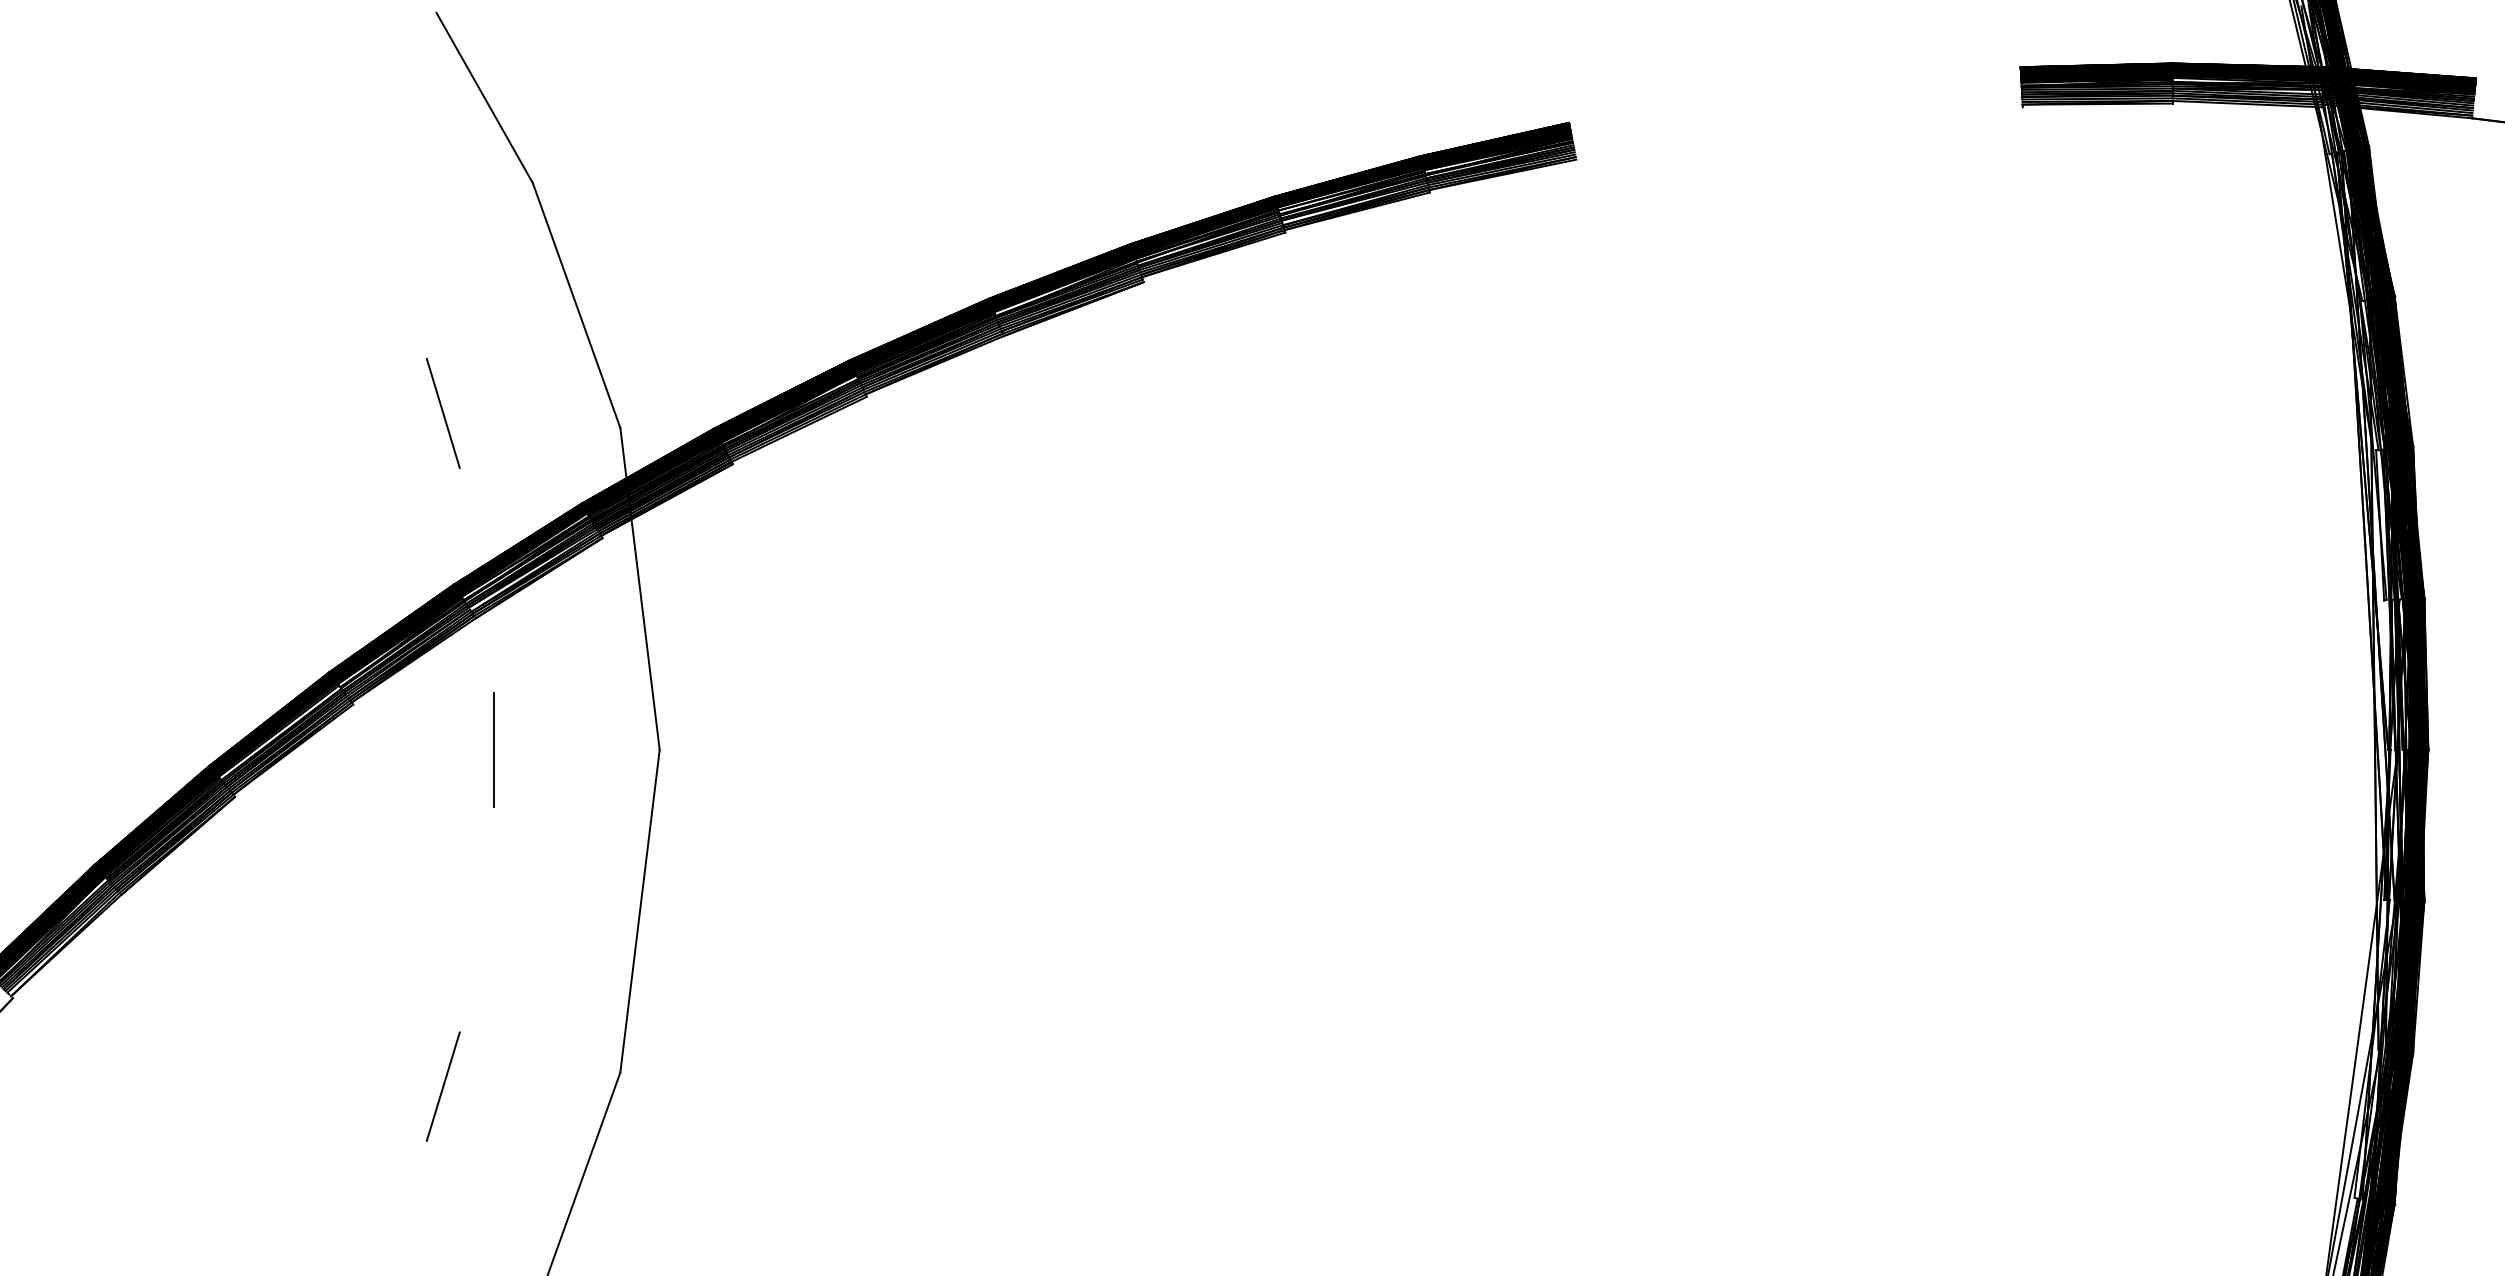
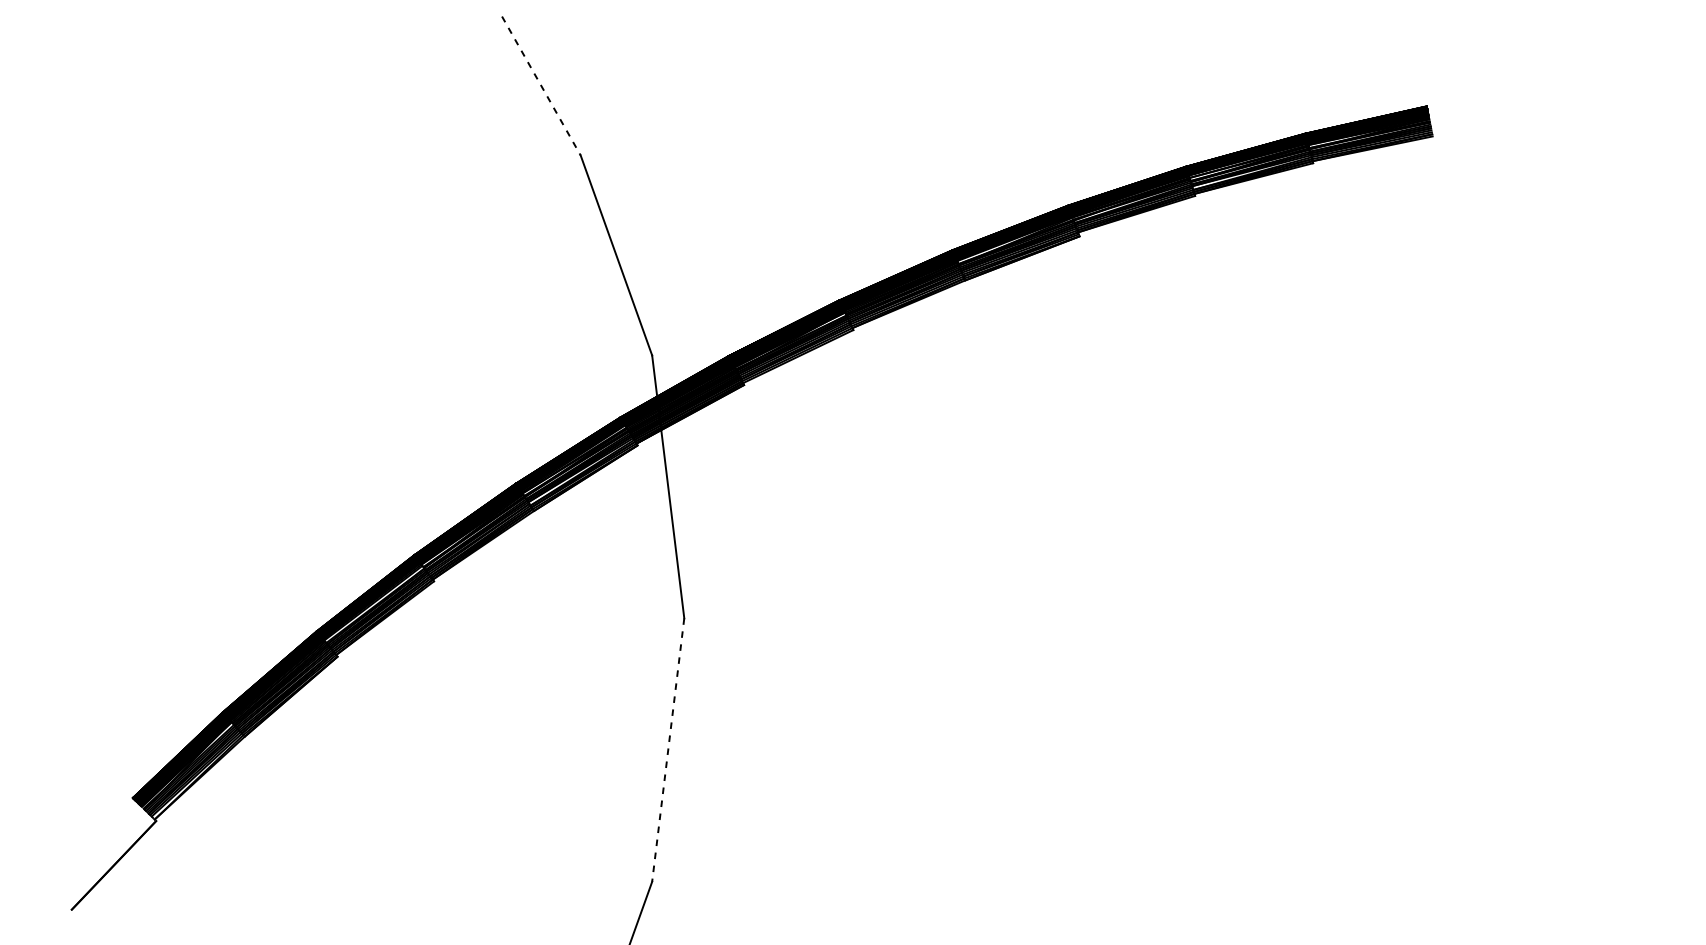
line: (484, 97) -> (541, 85), solid -> dashed
line: (442, 413) -> (506, 343), removed
line: (493, 749) -> (548, 618), removed
line: (640, 911) -> (668, 750), solid -> dashed
line: (442, 1086) -> (506, 893), removed

